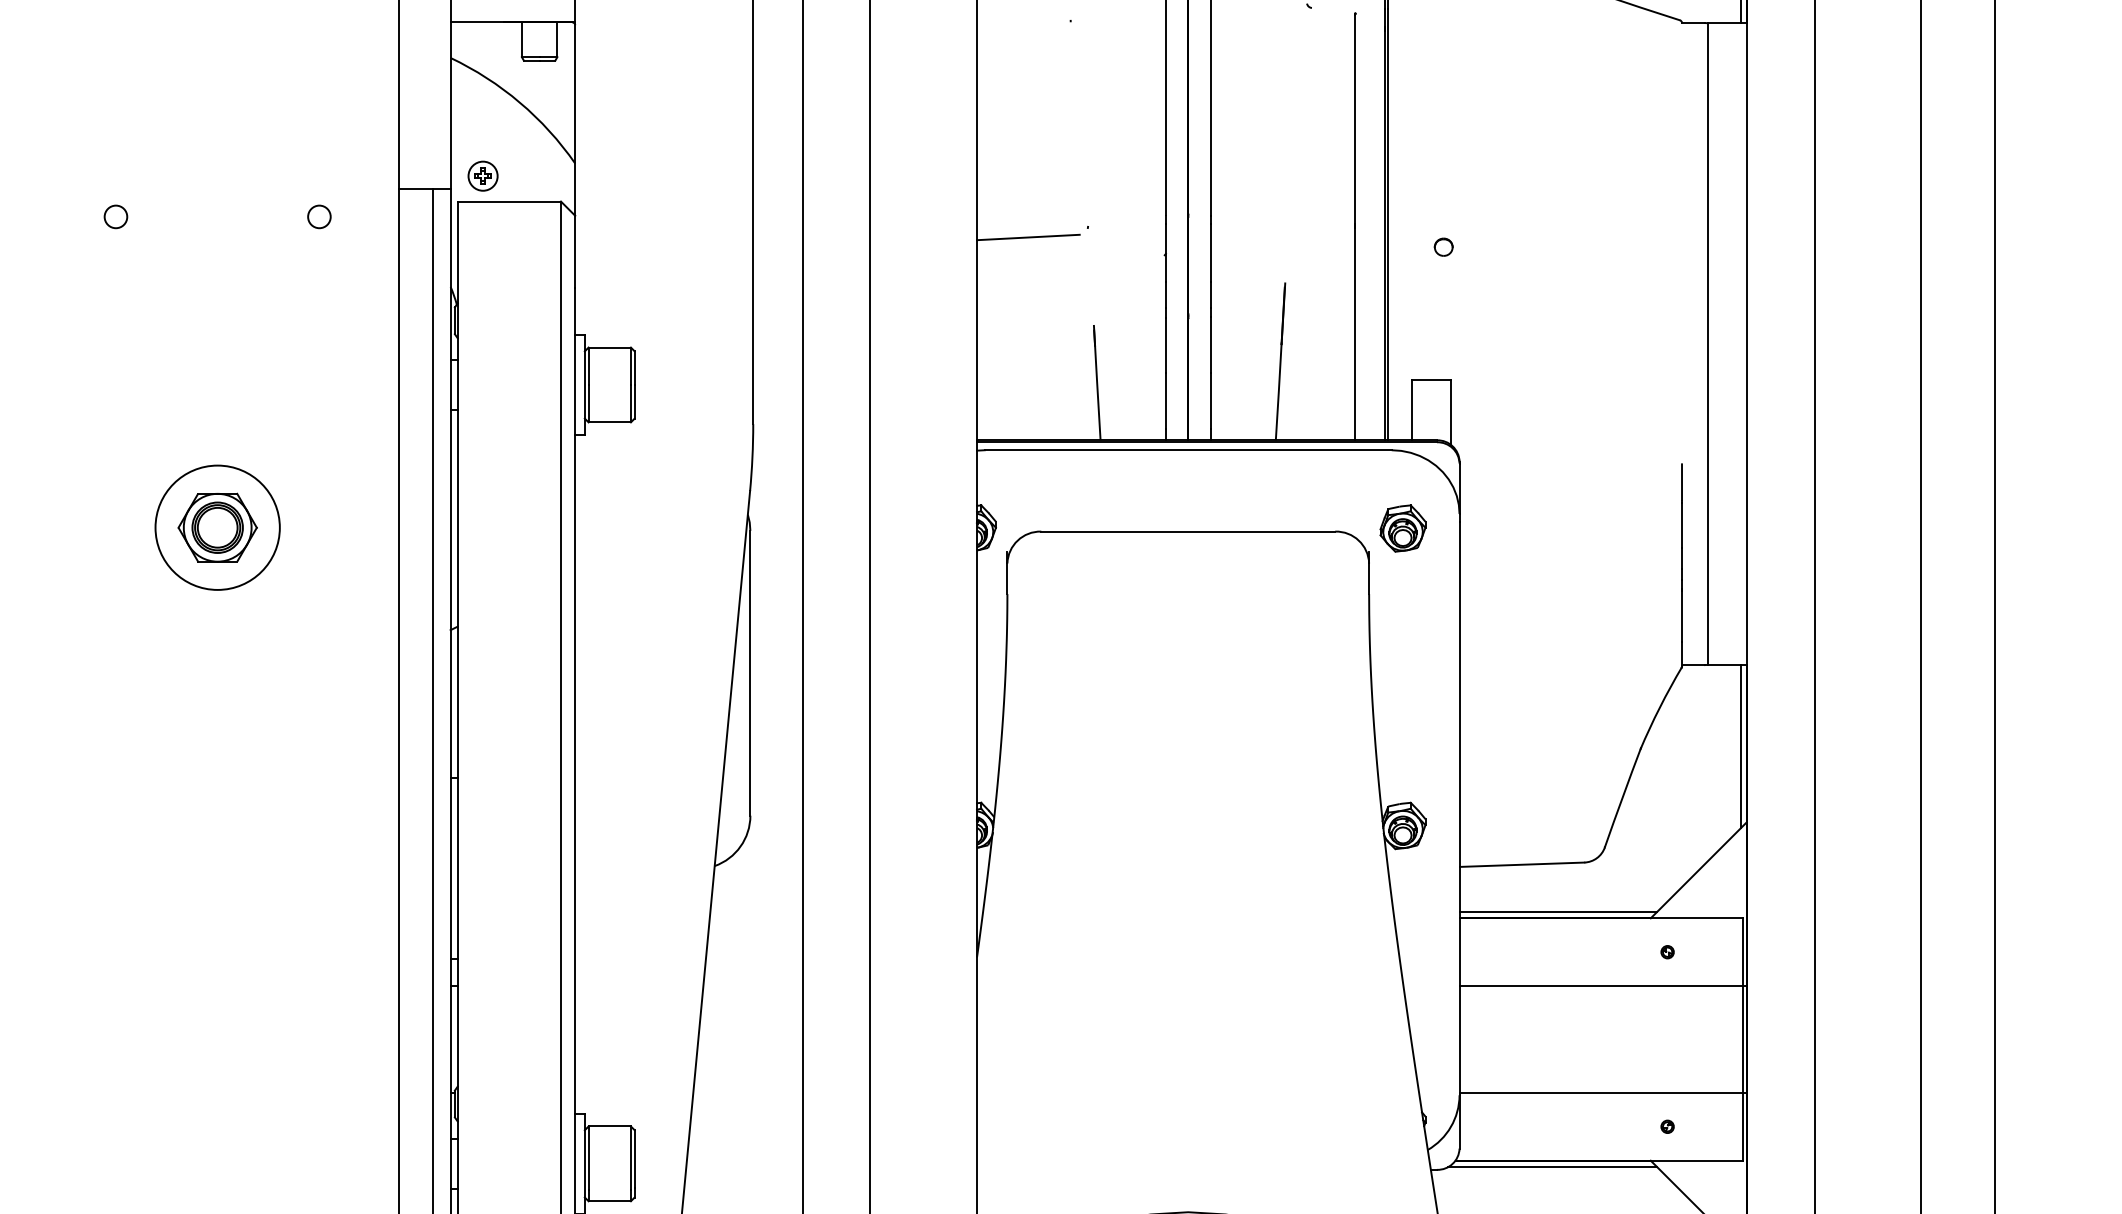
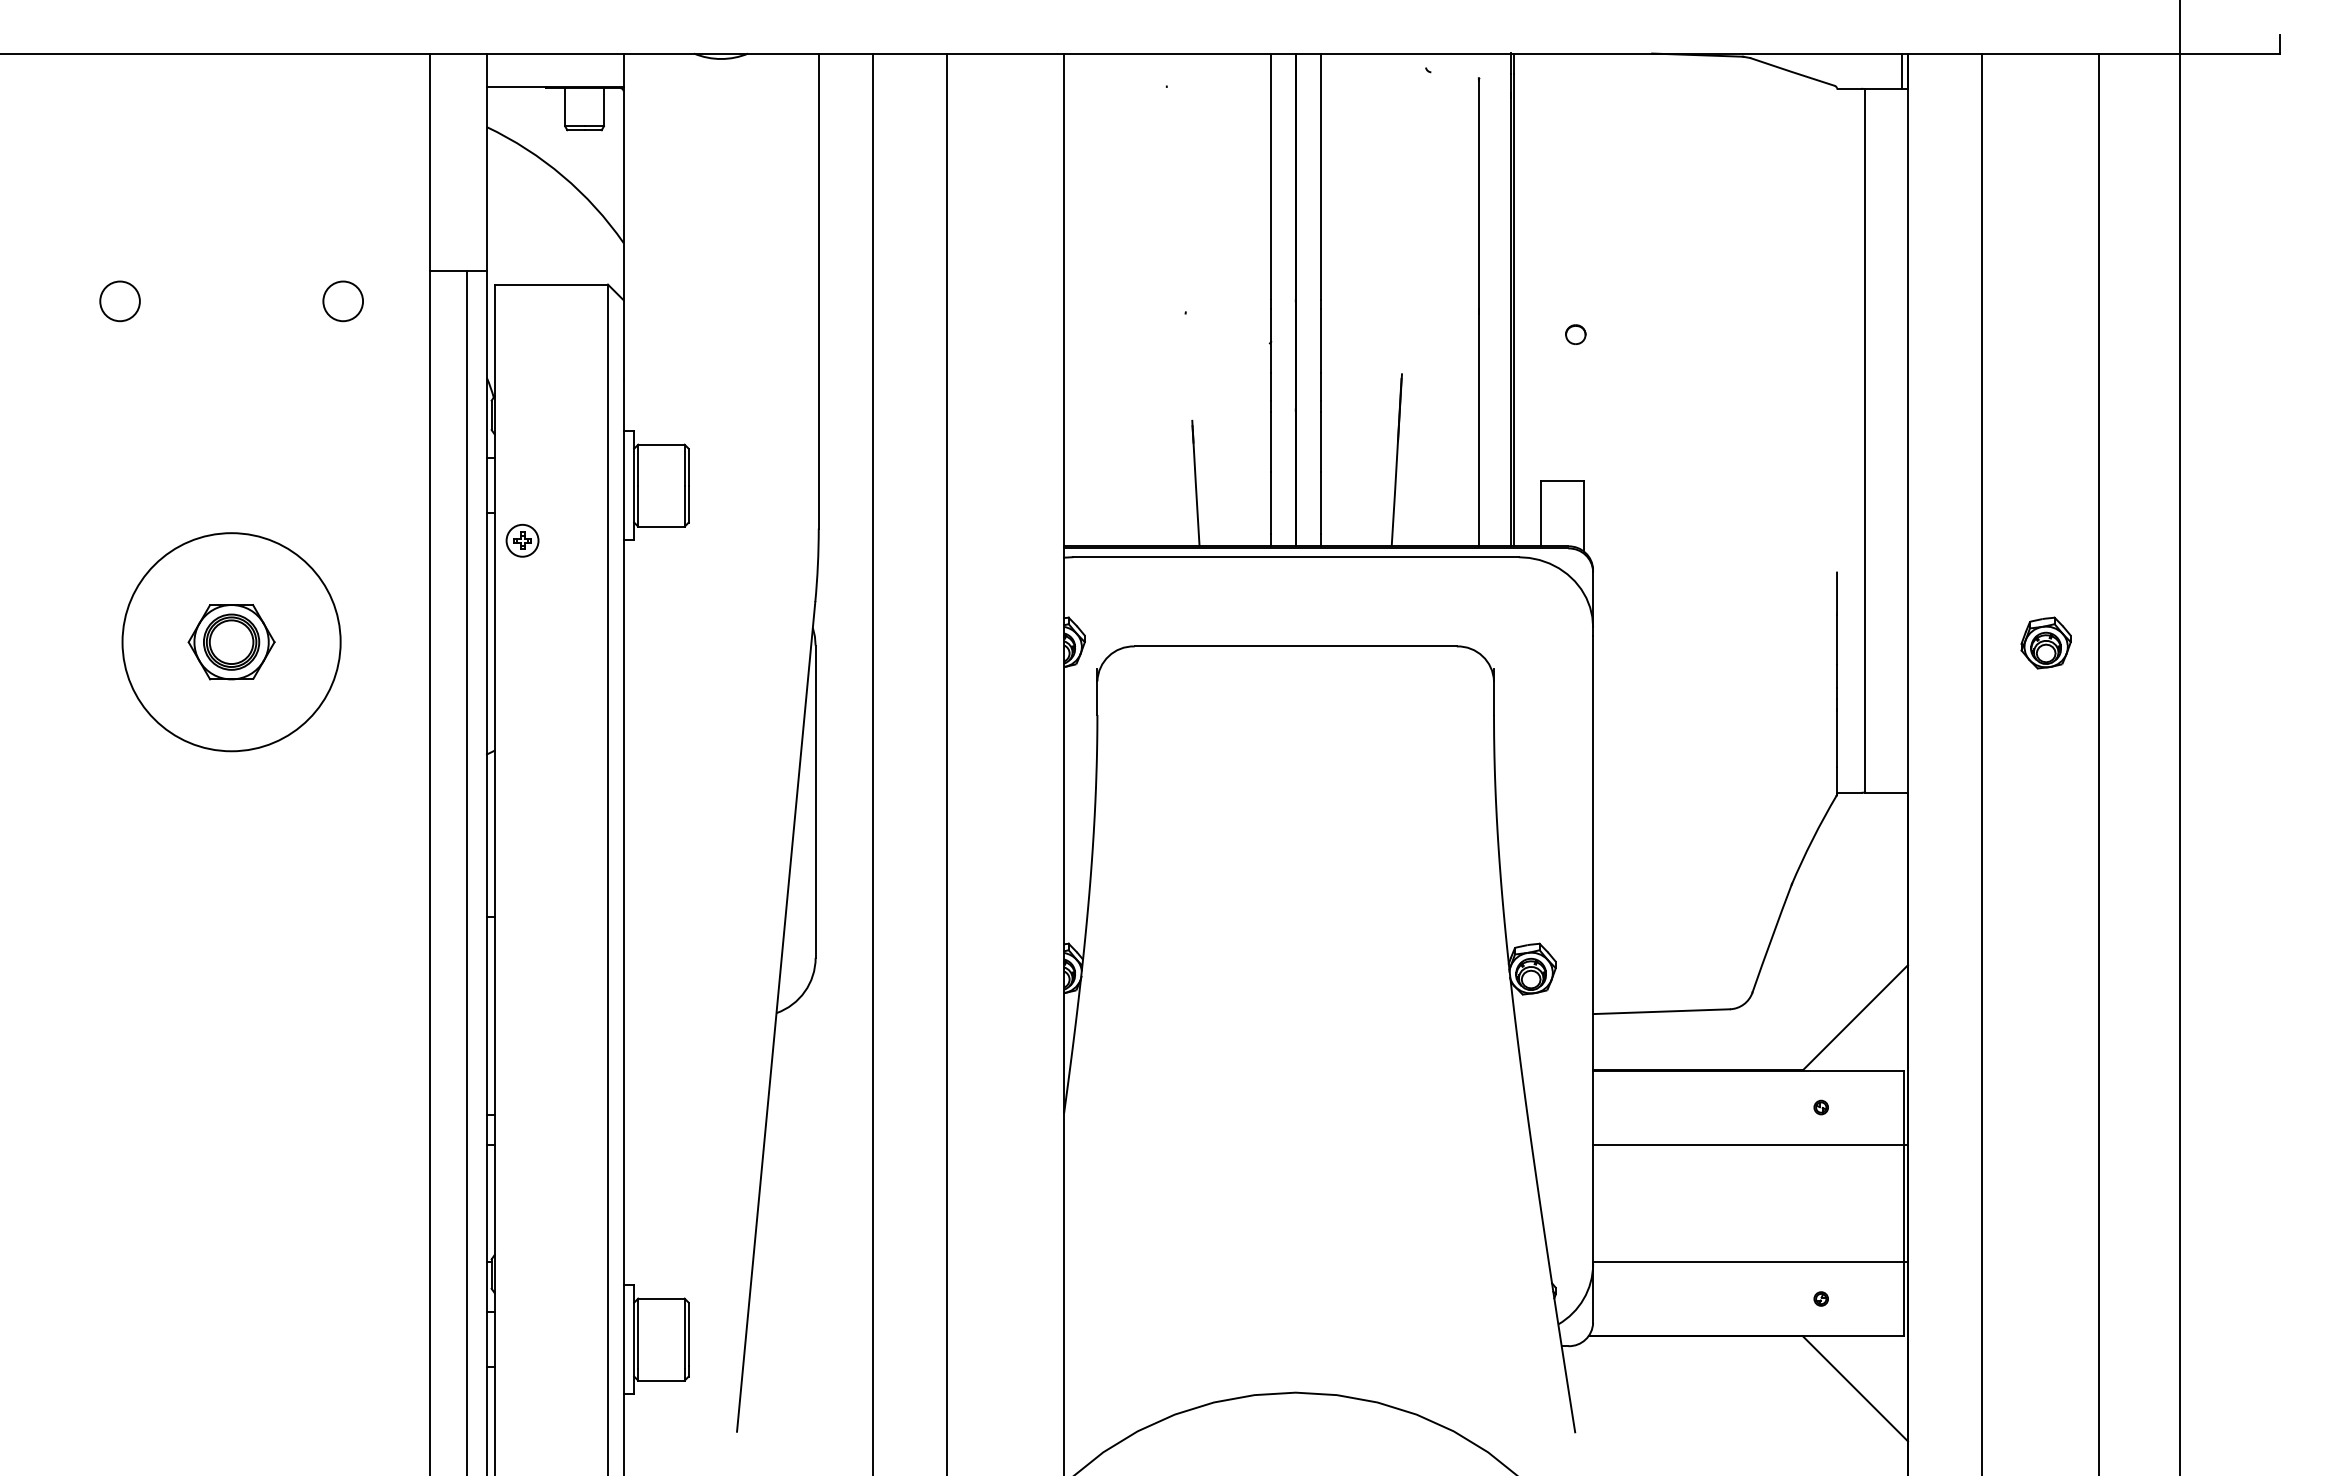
part: (483, 175) -> (522, 540), moved
circle: (115, 216) -> (119, 301), size x1.6
circle: (318, 216) -> (342, 301), size x1.6
line: (1028, 237) -> (1120, 323), removed
circle: (217, 528) -> (231, 642), size x1.6
part: (1402, 528) -> (2045, 642), moved
line: (1741, 746) -> (1902, 881), removed
line: (1558, 912) -> (1701, 1063), removed
line: (1552, 1167) -> (1694, 1343), removed

